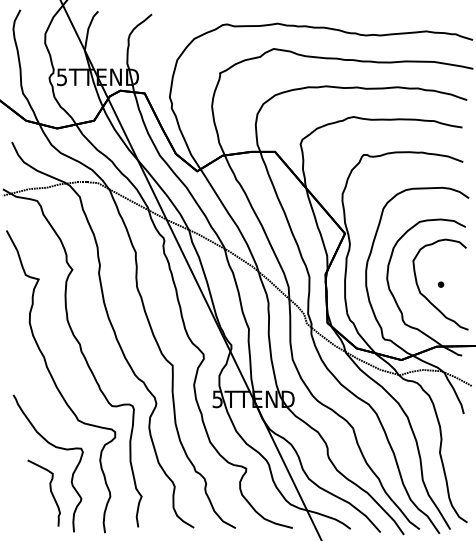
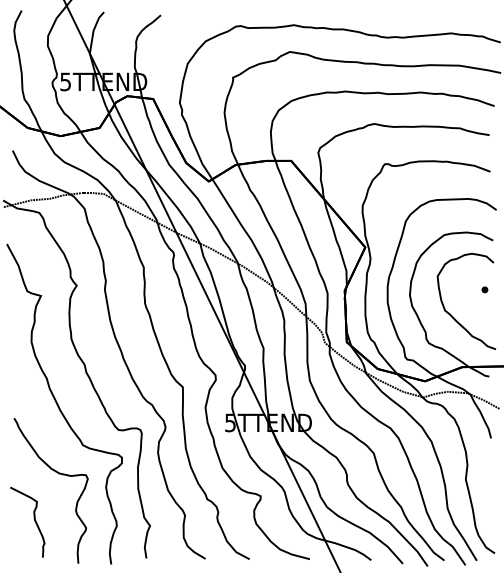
part: (440, 284) -> (484, 289), moved
curve: (50, 492) -> (34, 521), moved

